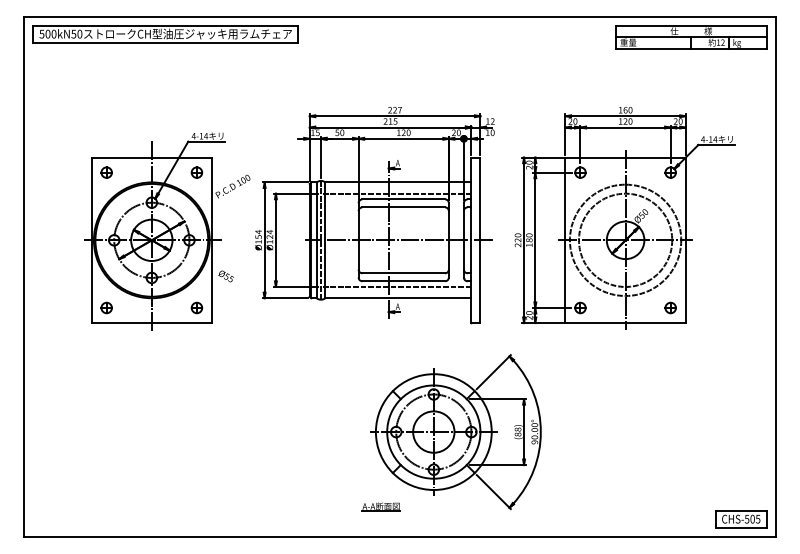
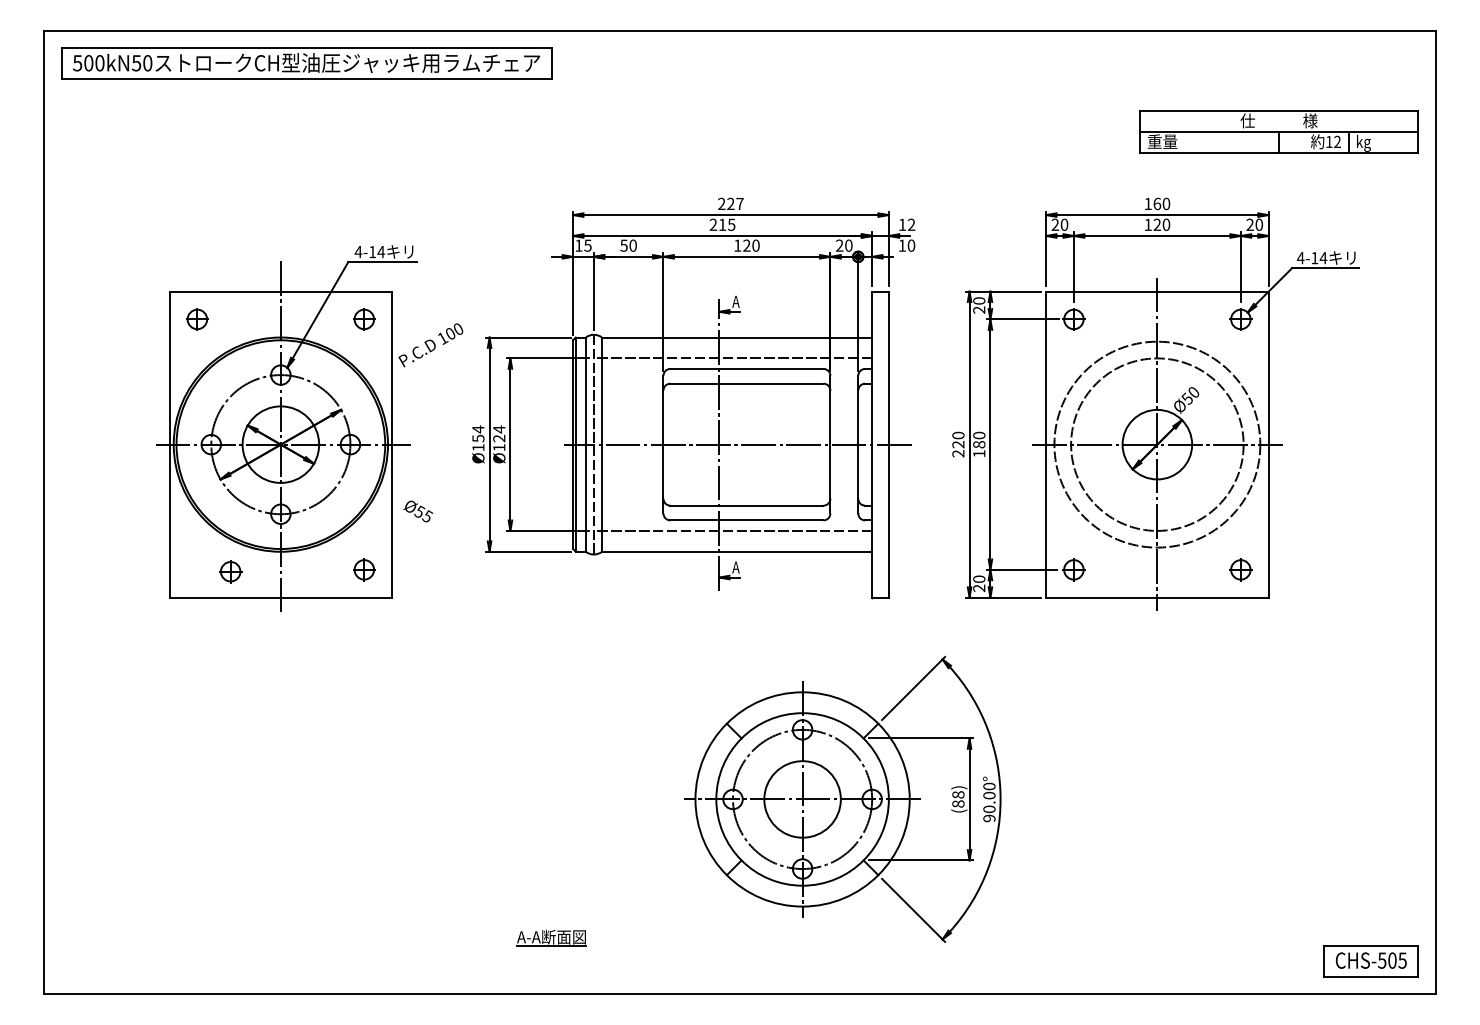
part: (691, 37) -> (1279, 132), moved
part: (106, 307) -> (230, 570), moved
part: (380, 506) -> (550, 937), moved

